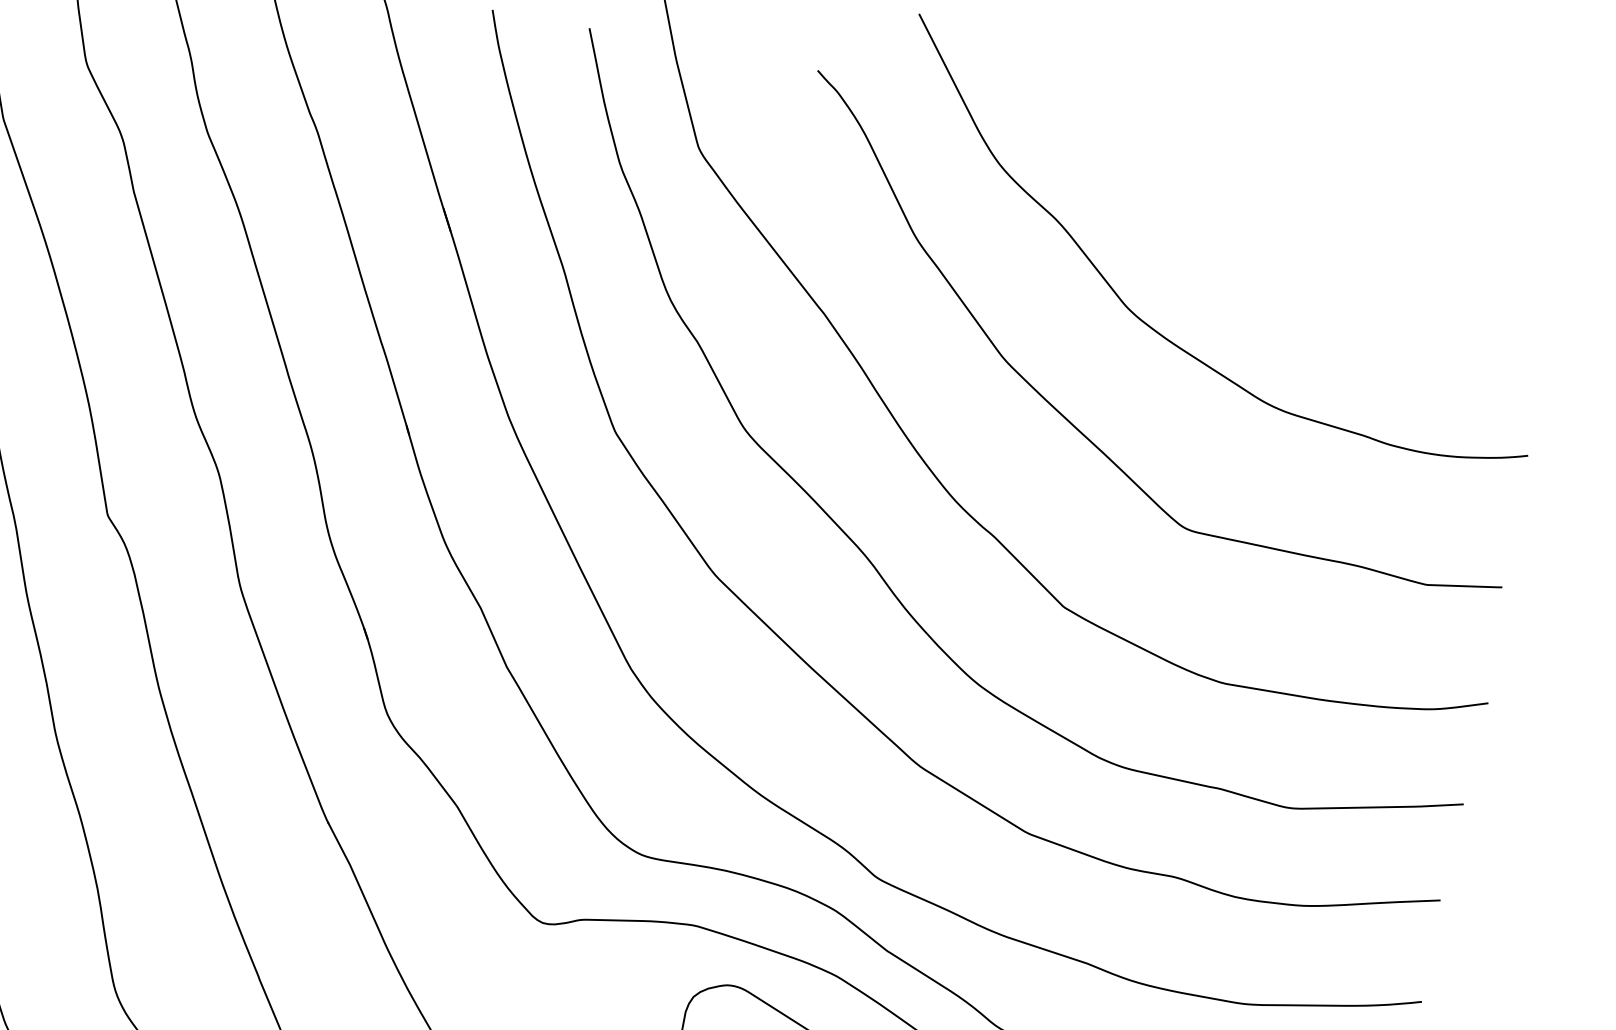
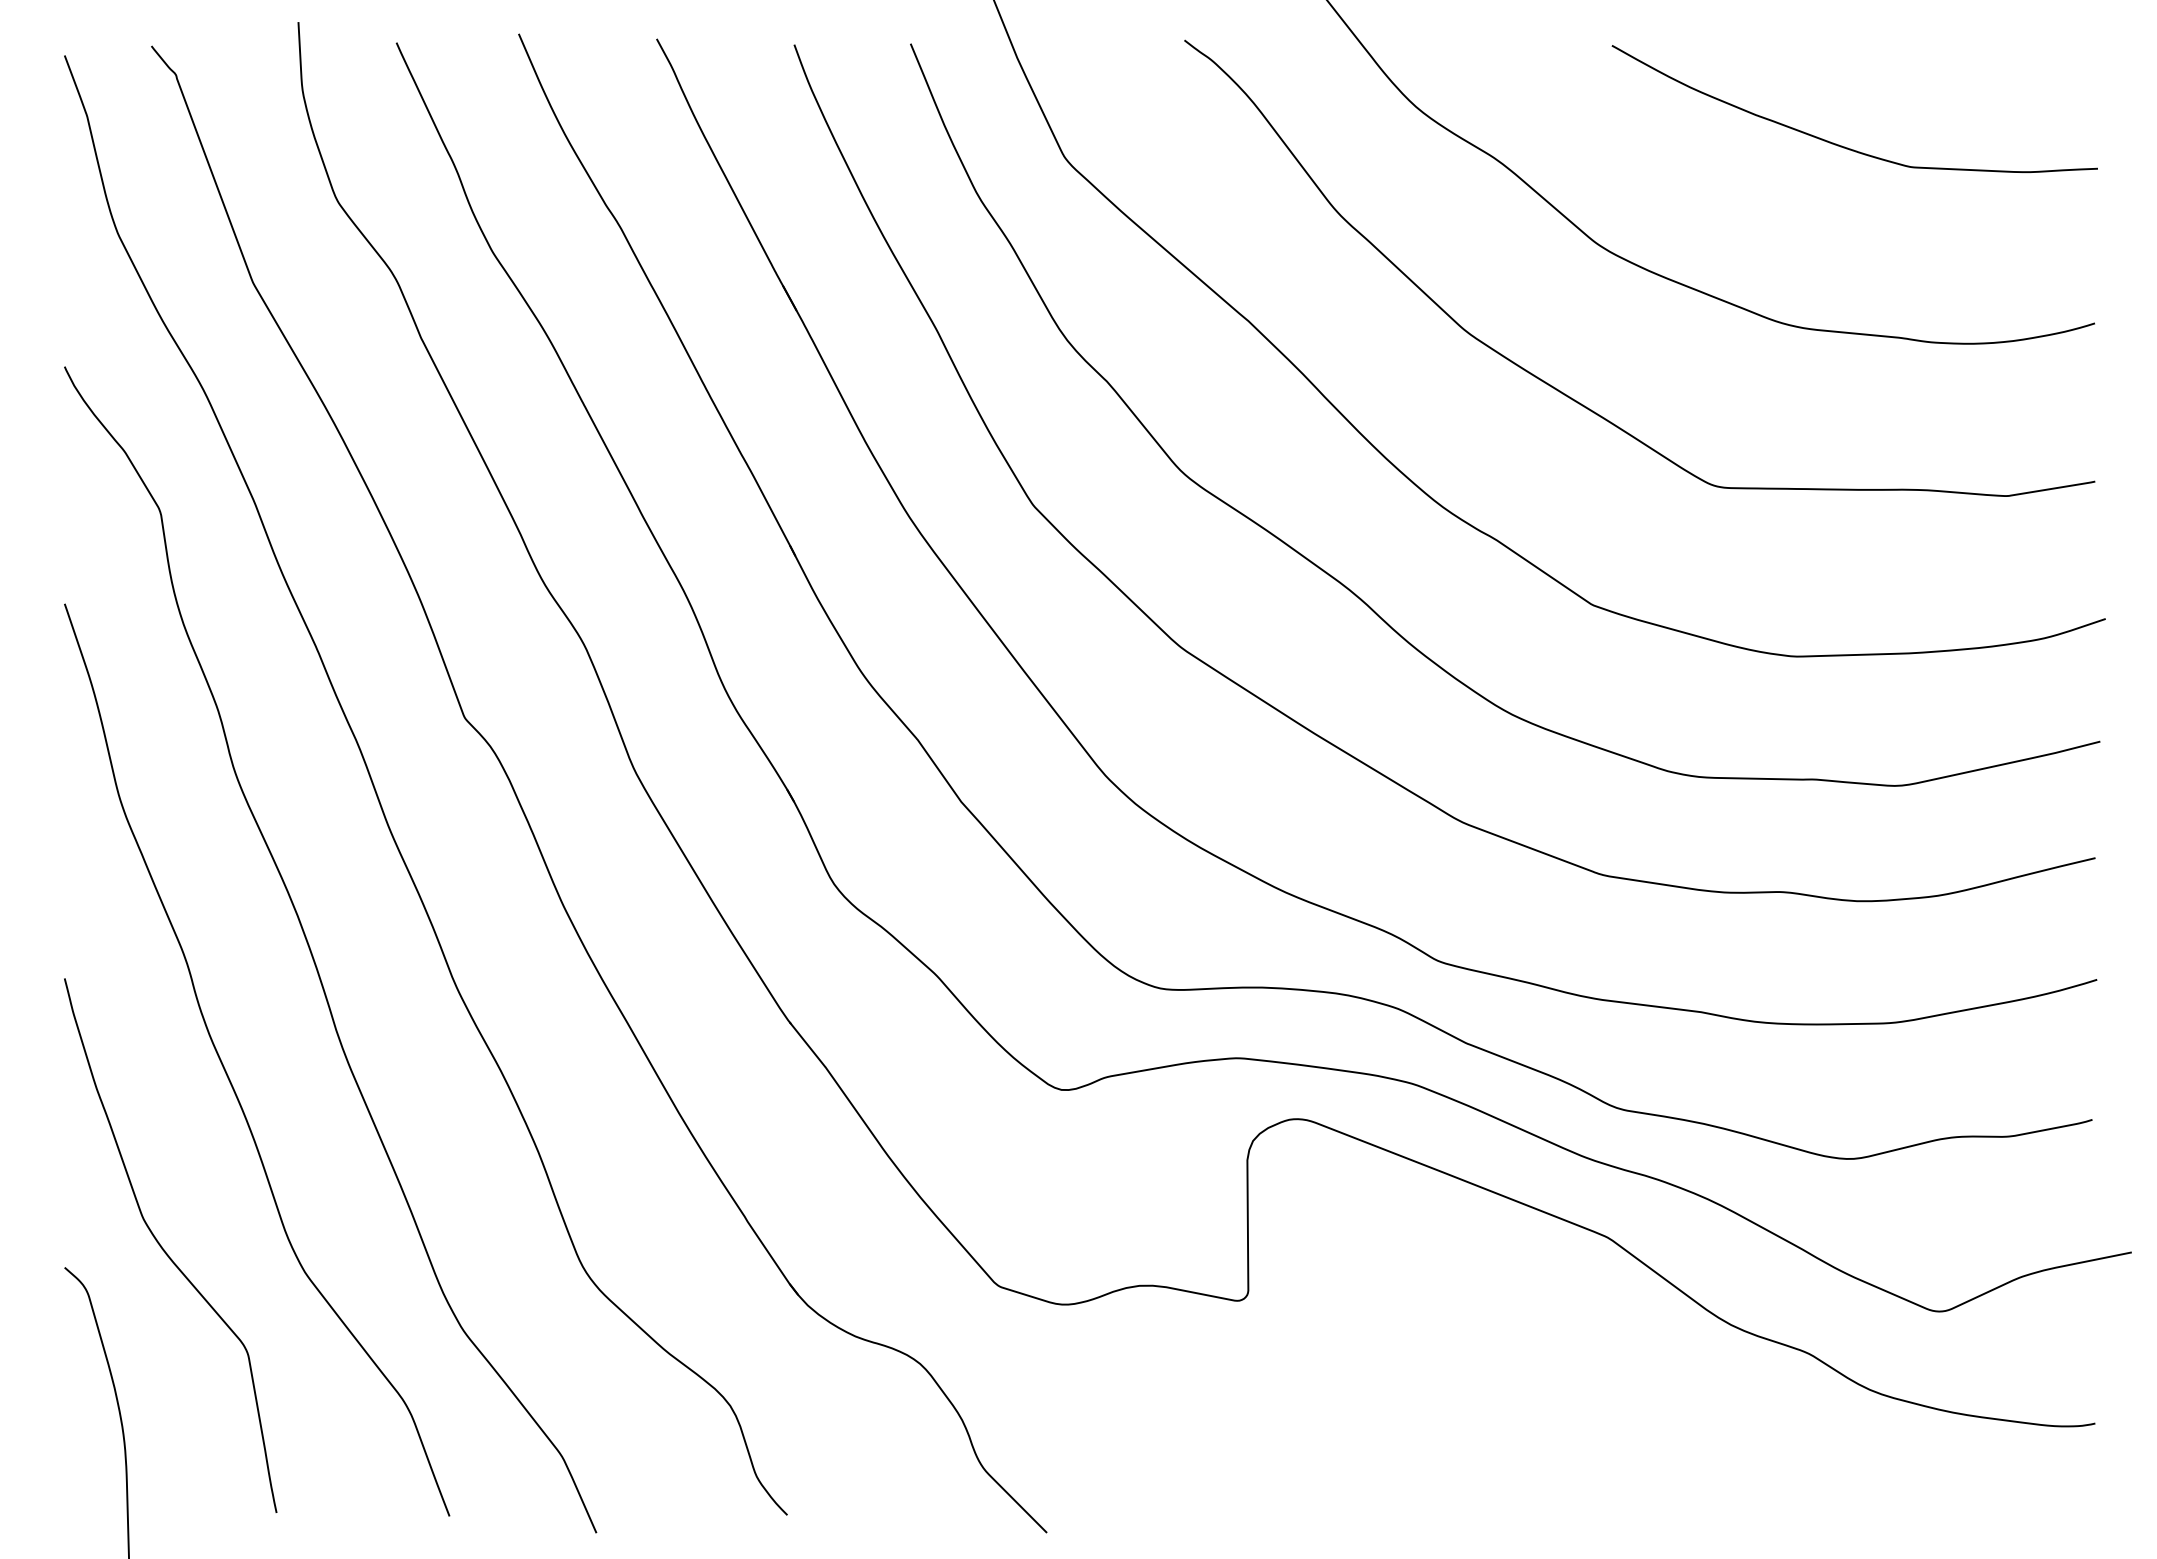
curve: (1347, 266) -> (1842, 145), added

